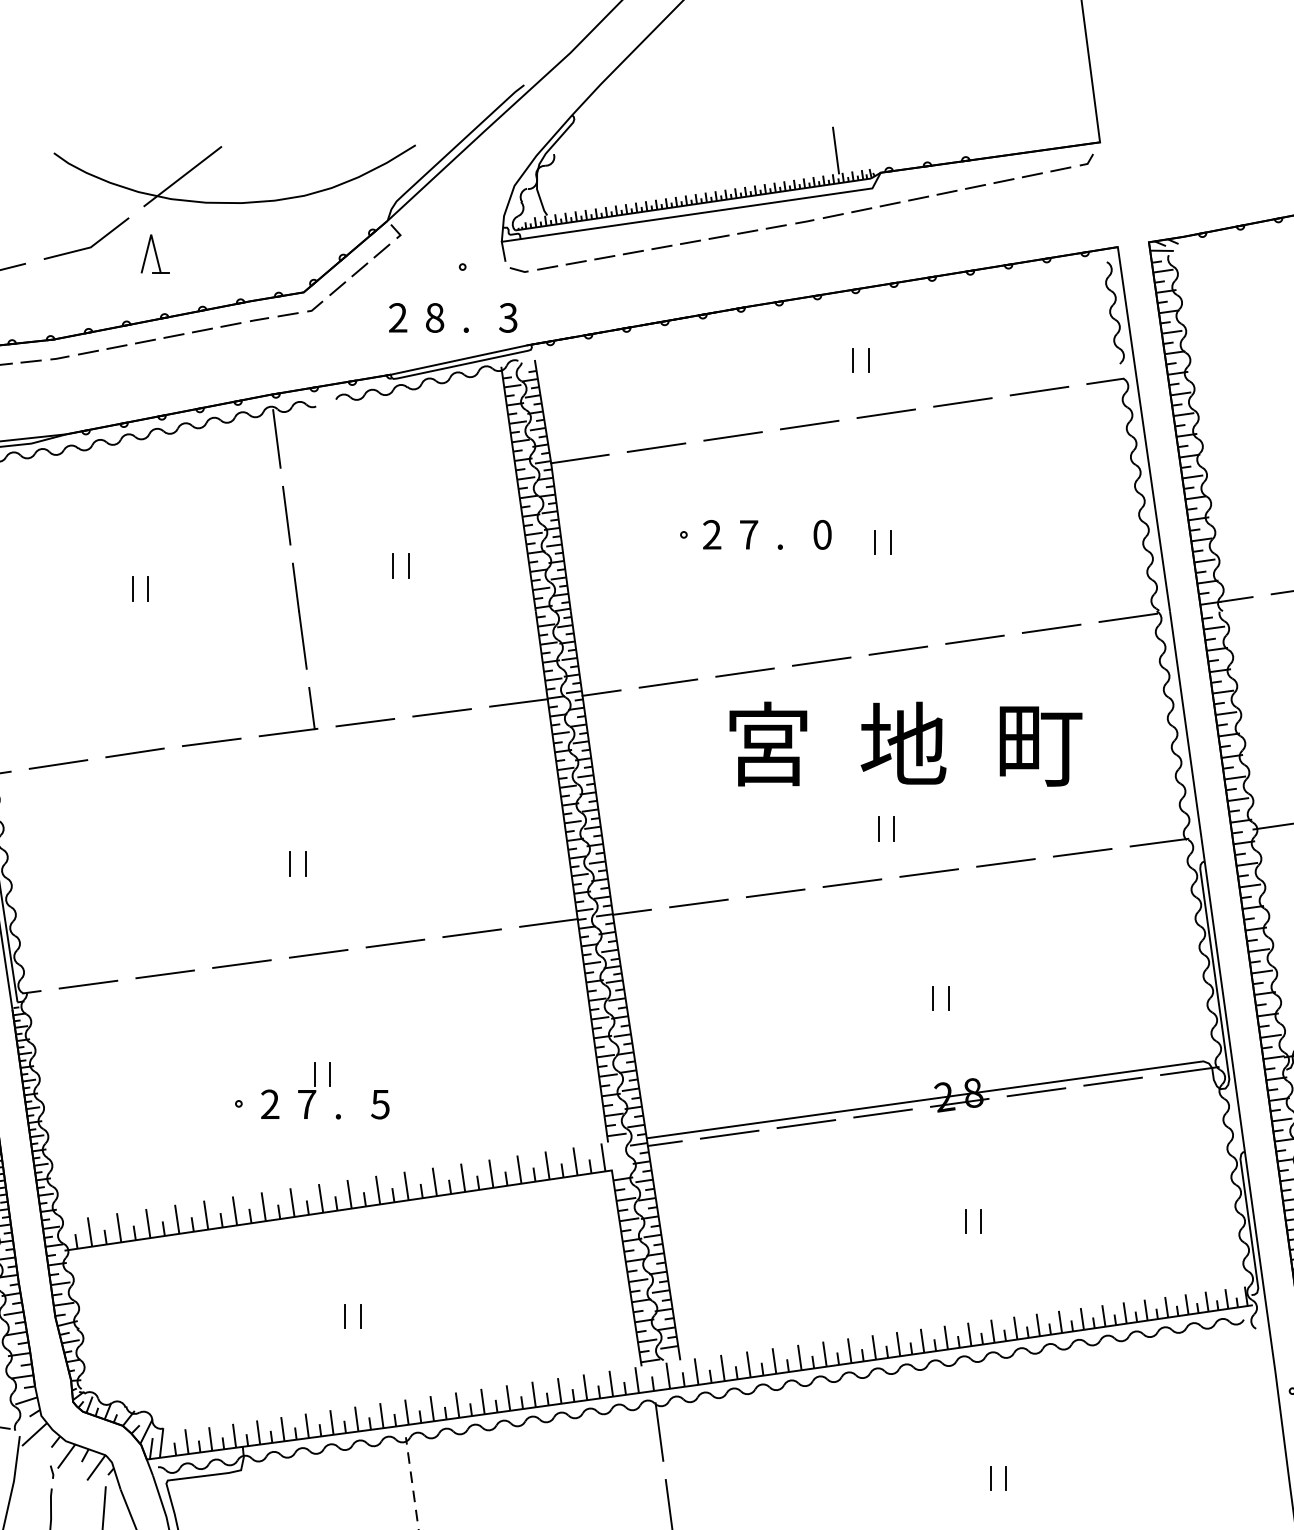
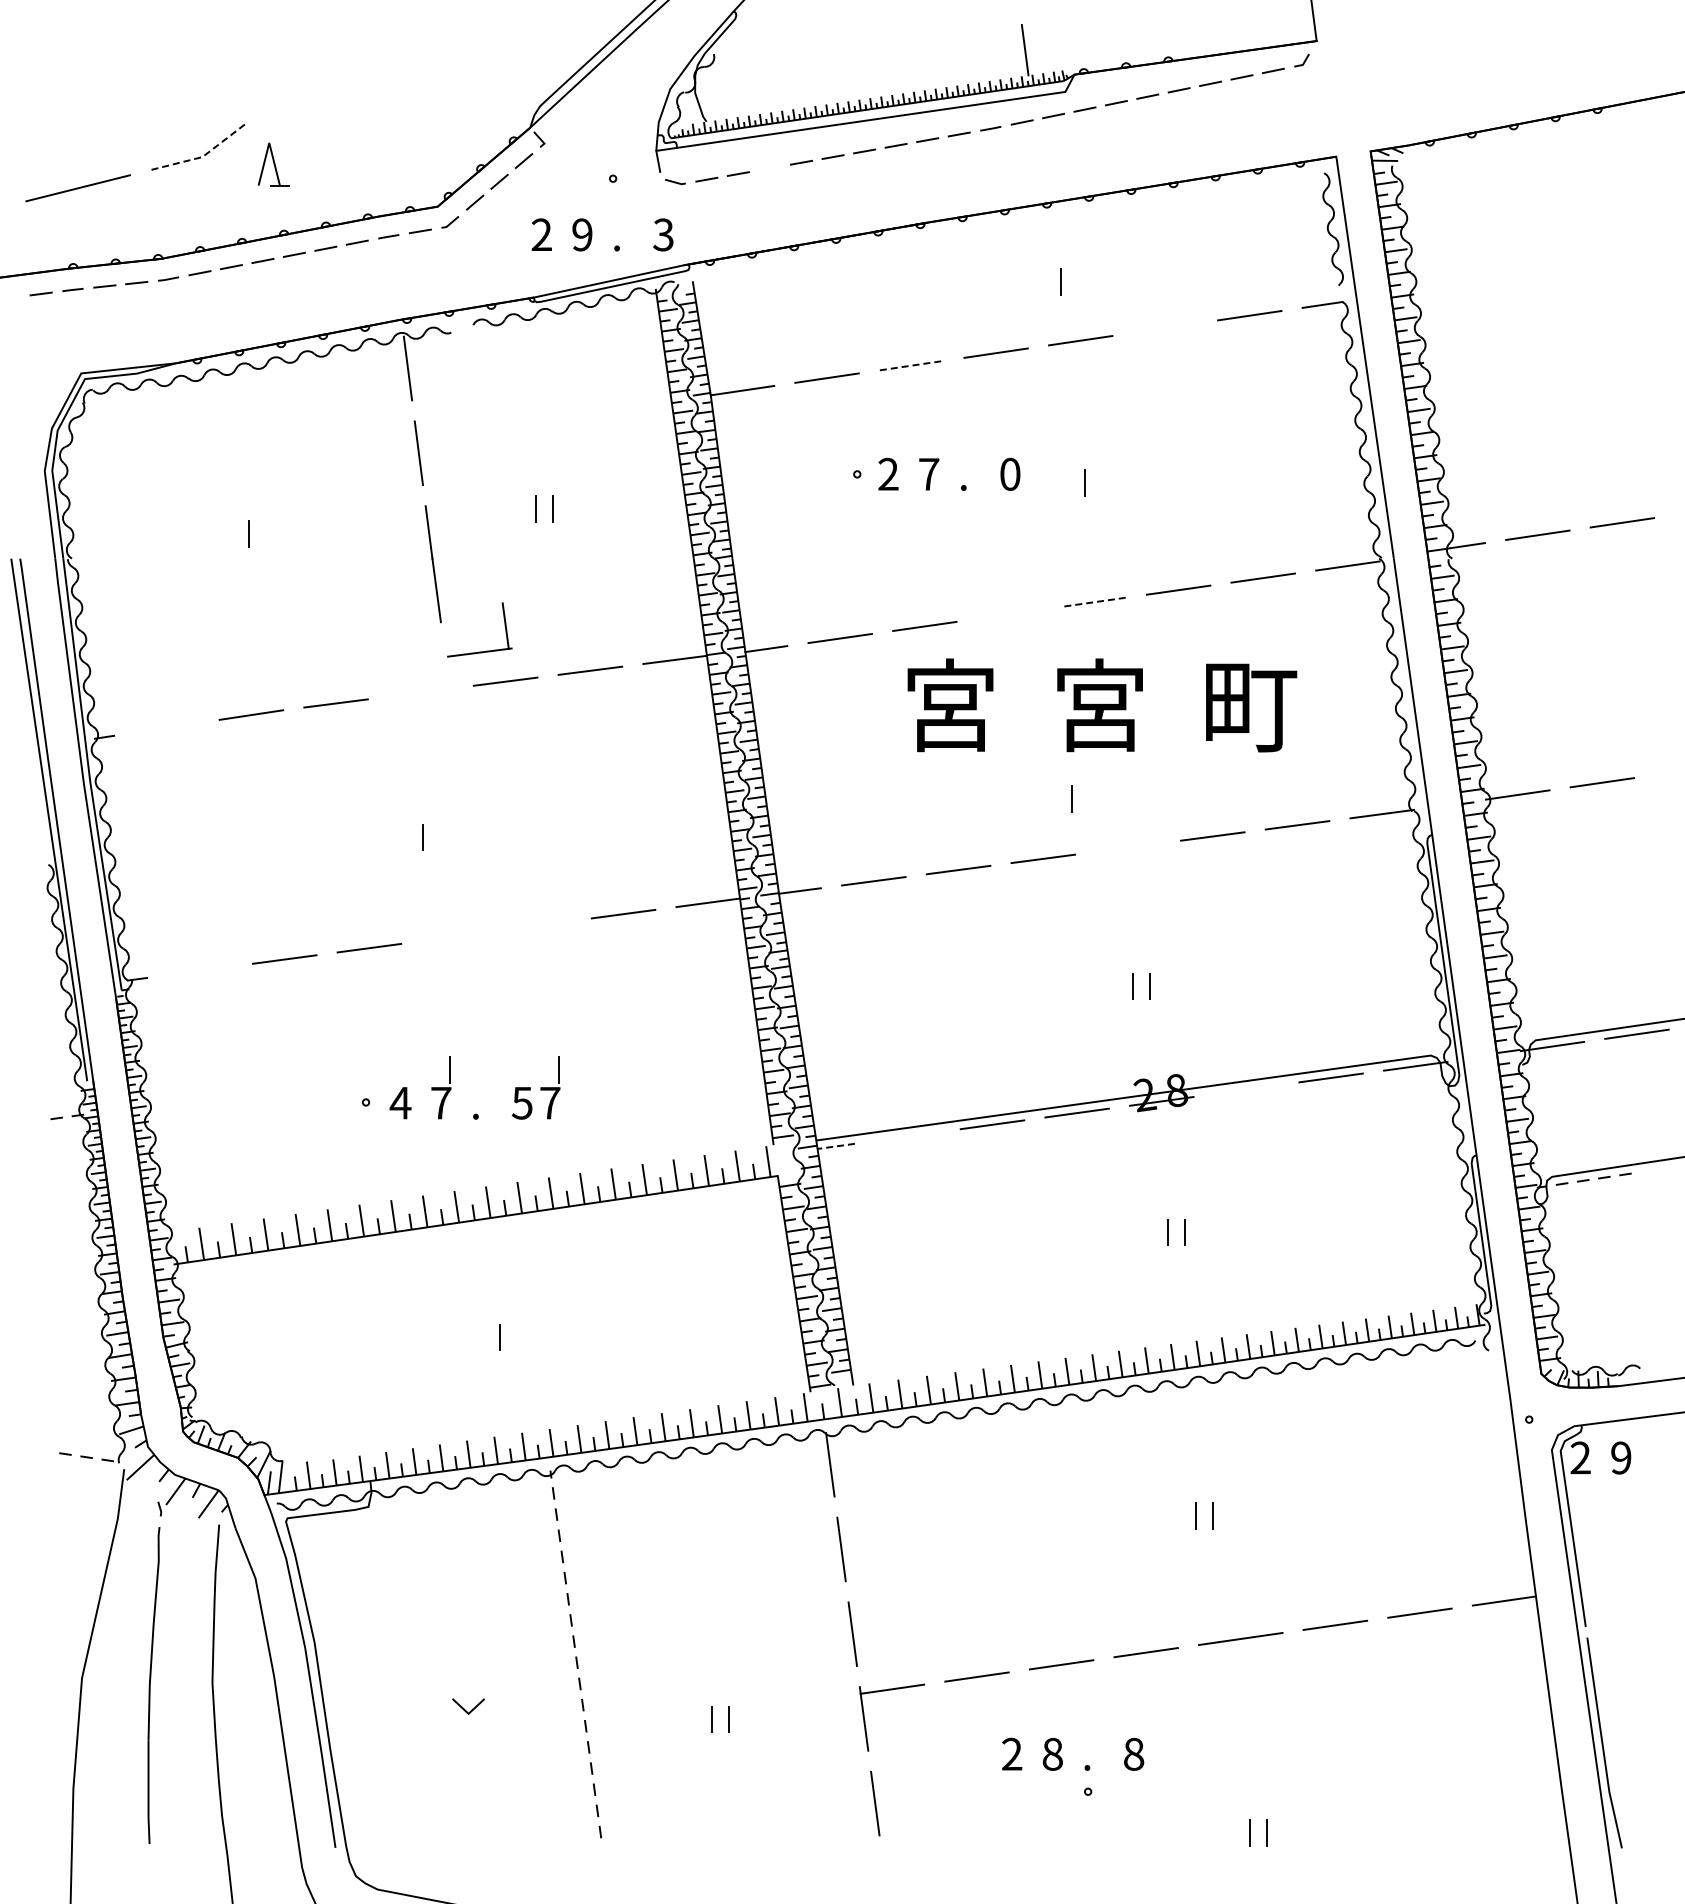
part: (234, 202) -> (361, 107), removed
line: (90, 247) -> (202, 157), solid -> dashed
line: (604, 257) -> (769, 168), removed
text: (434, 317) -> (582, 234), 8 -> 9
line: (852, 360) -> (1043, 281), removed
line: (962, 401) -> (1164, 327), removed
line: (733, 436) -> (912, 365), solid -> dashed
line: (875, 542) -> (1068, 482), removed
line: (147, 588) -> (265, 533), removed
line: (897, 650) -> (1093, 602), solid -> dashed
line: (821, 660) -> (1009, 613), removed
part: (288, 731) -> (479, 651), moved
text: (903, 744) -> (1099, 705), 地 -> 宮
line: (58, 764) -> (166, 727), removed
line: (893, 828) -> (1088, 798), removed
line: (305, 863) -> (439, 837), removed
line: (928, 872) -> (1127, 847), removed
line: (395, 943) -> (538, 925), removed
line: (318, 953) -> (453, 936), removed
line: (88, 984) -> (199, 970), removed
line: (330, 1073) -> (467, 1069), removed
part: (405, 1090) -> (550, 1087), added
line: (1036, 1092) -> (1246, 1089), removed
text: (270, 1103) -> (400, 1102), 2 -> 4
line: (729, 1134) -> (907, 1136), removed
line: (665, 1143) -> (836, 1146), solid -> dashed
line: (345, 1316) -> (483, 1337), removed

